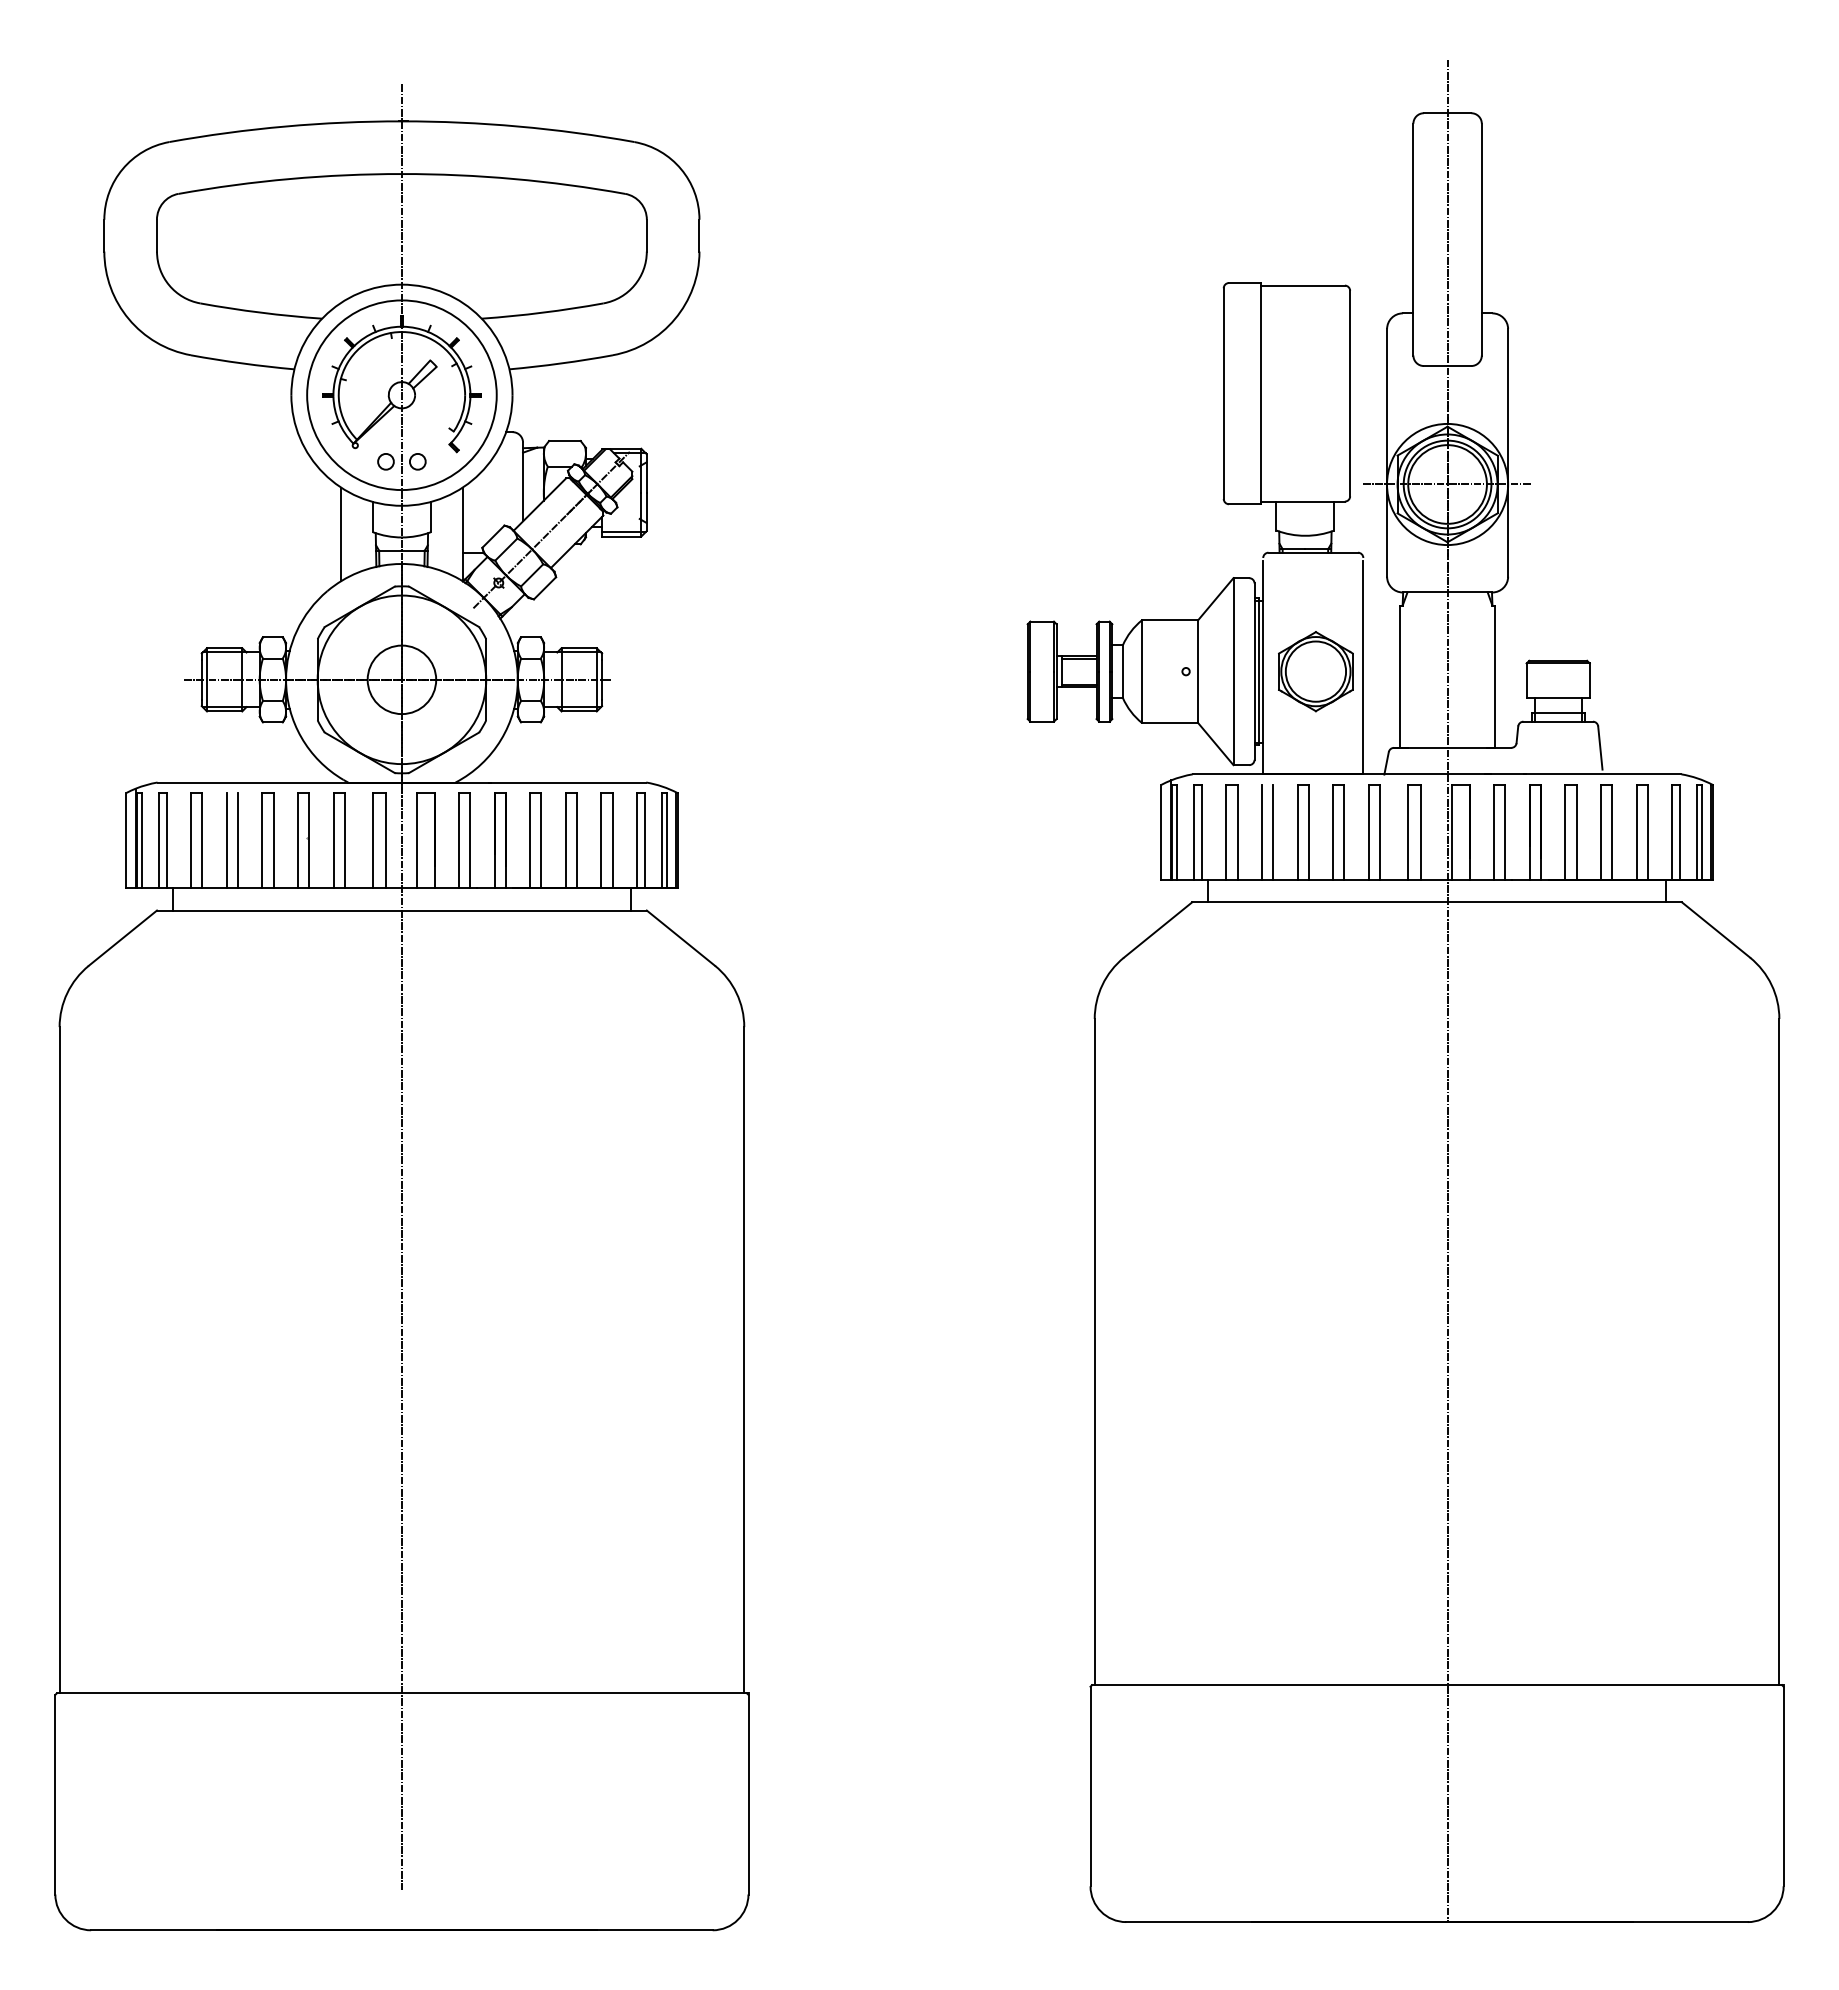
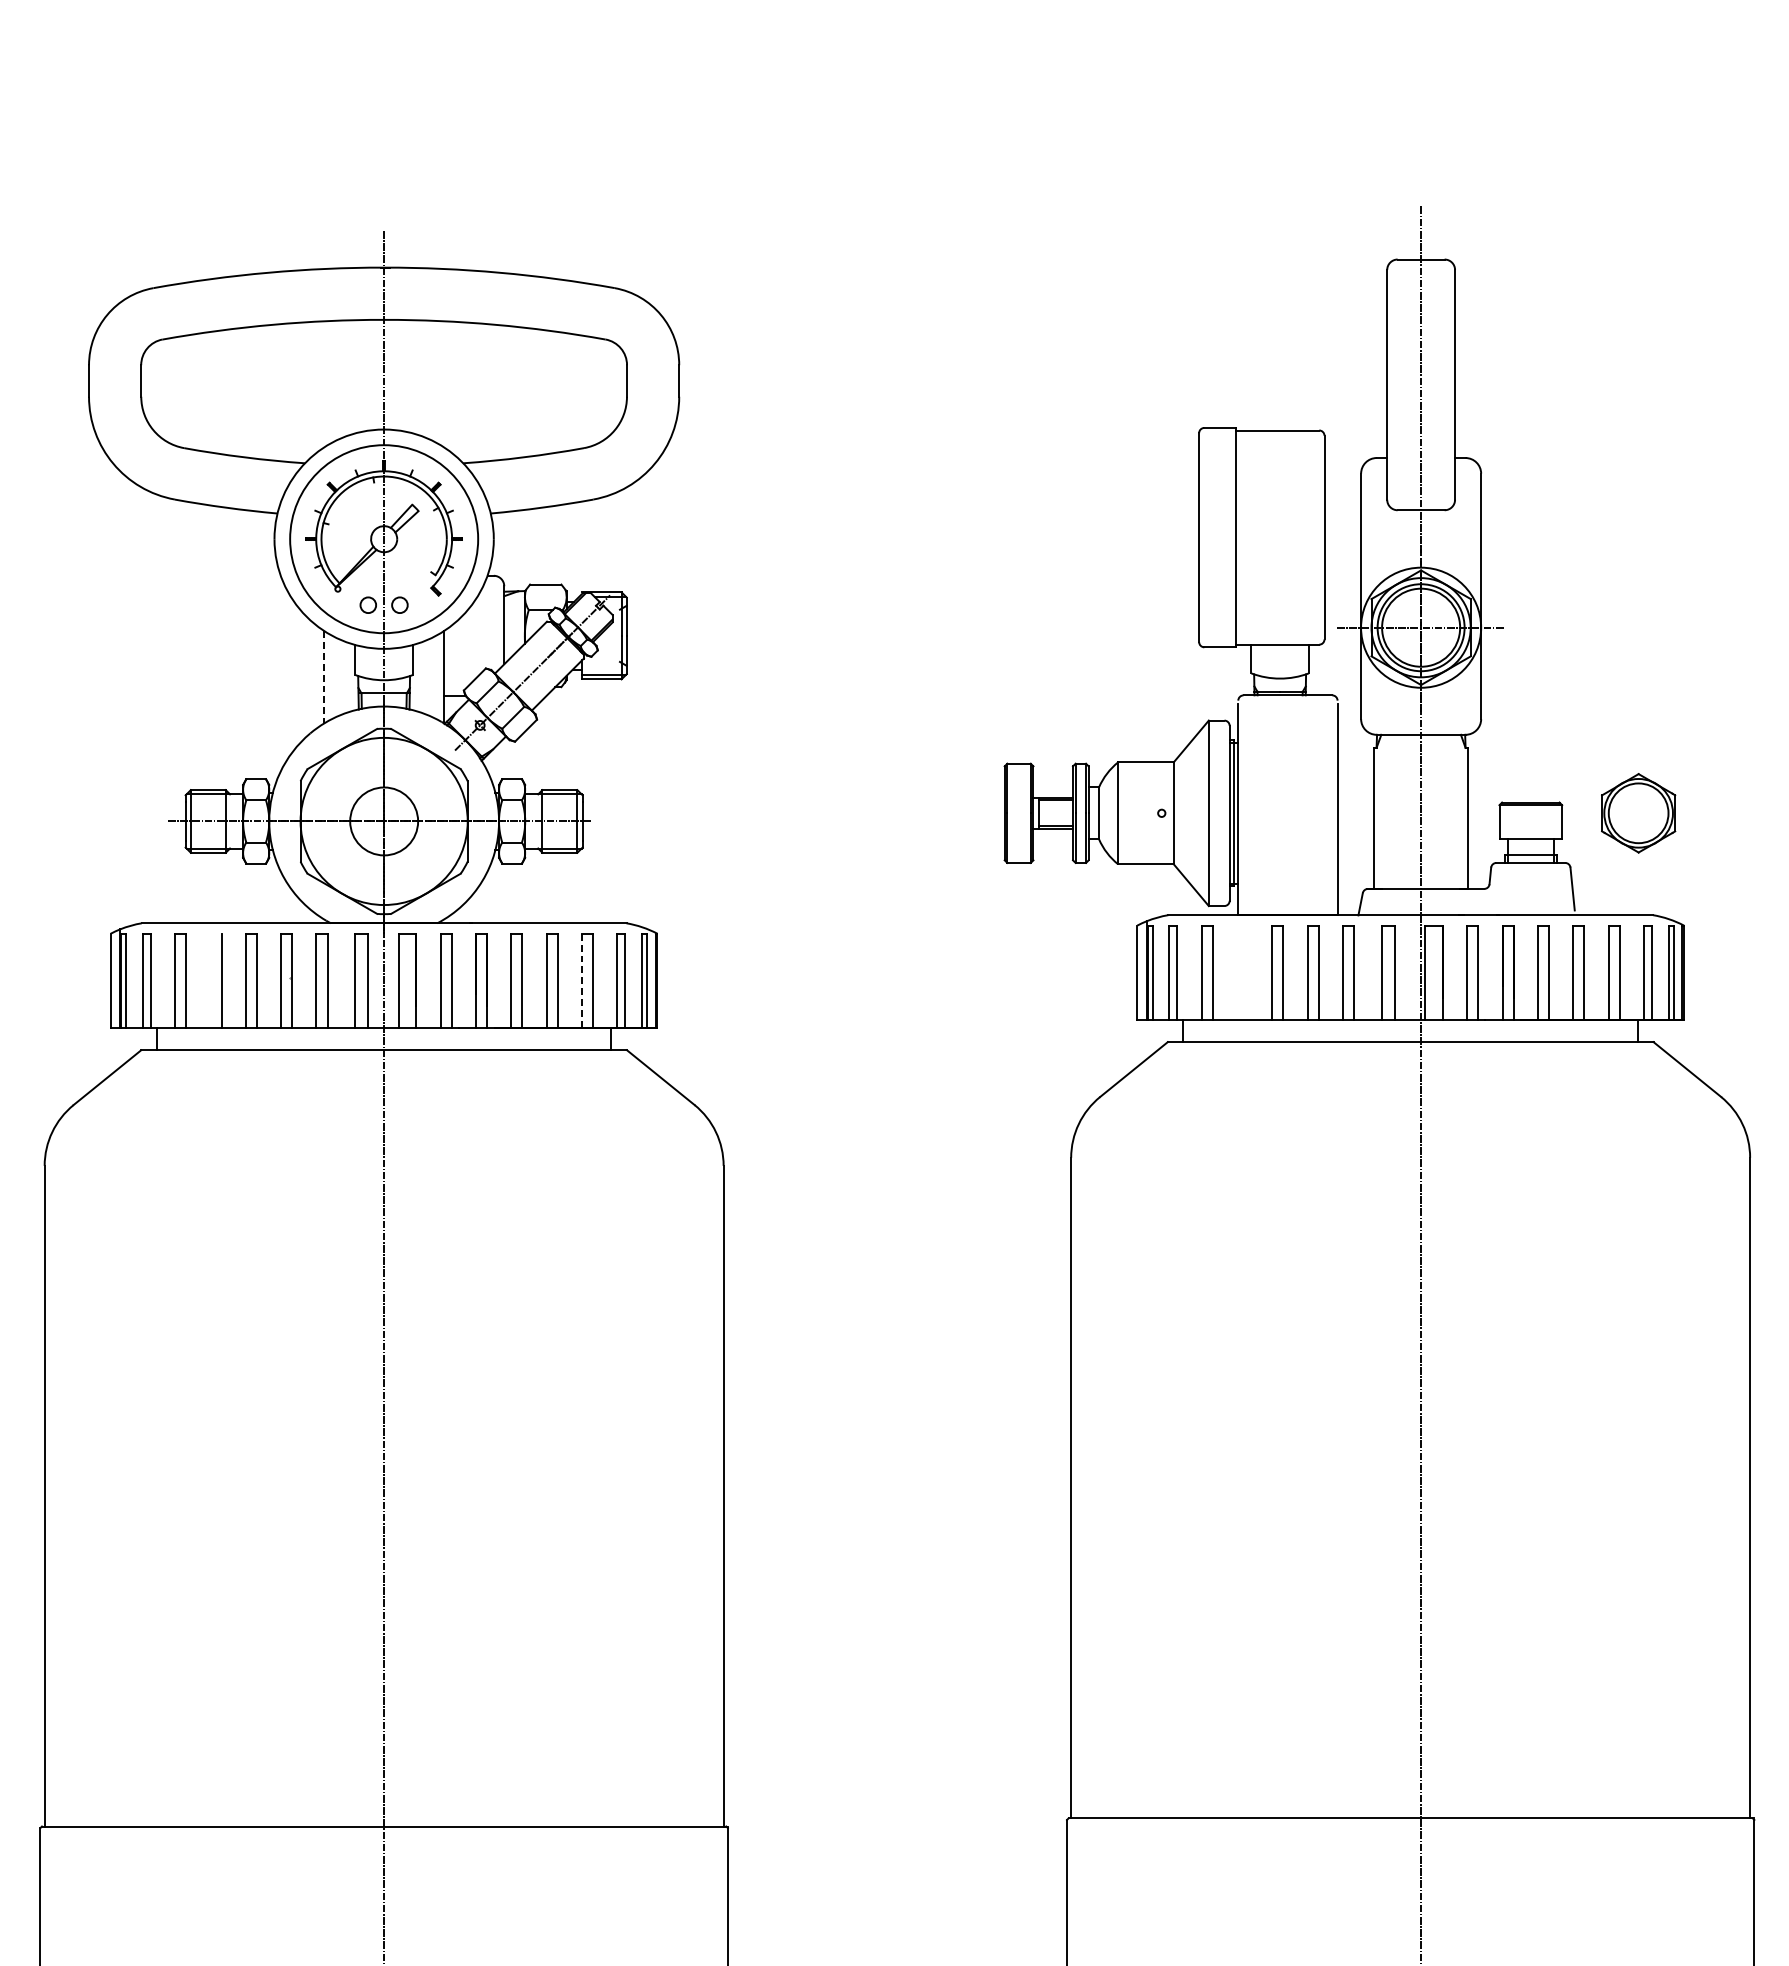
line: (341, 534) -> (324, 677), solid -> dashed
part: (1315, 671) -> (1638, 813), moved
line: (1261, 831) -> (1236, 971), removed
line: (1273, 831) -> (1248, 971), removed
line: (226, 840) -> (210, 980), removed
line: (601, 840) -> (582, 980), solid -> dashed

